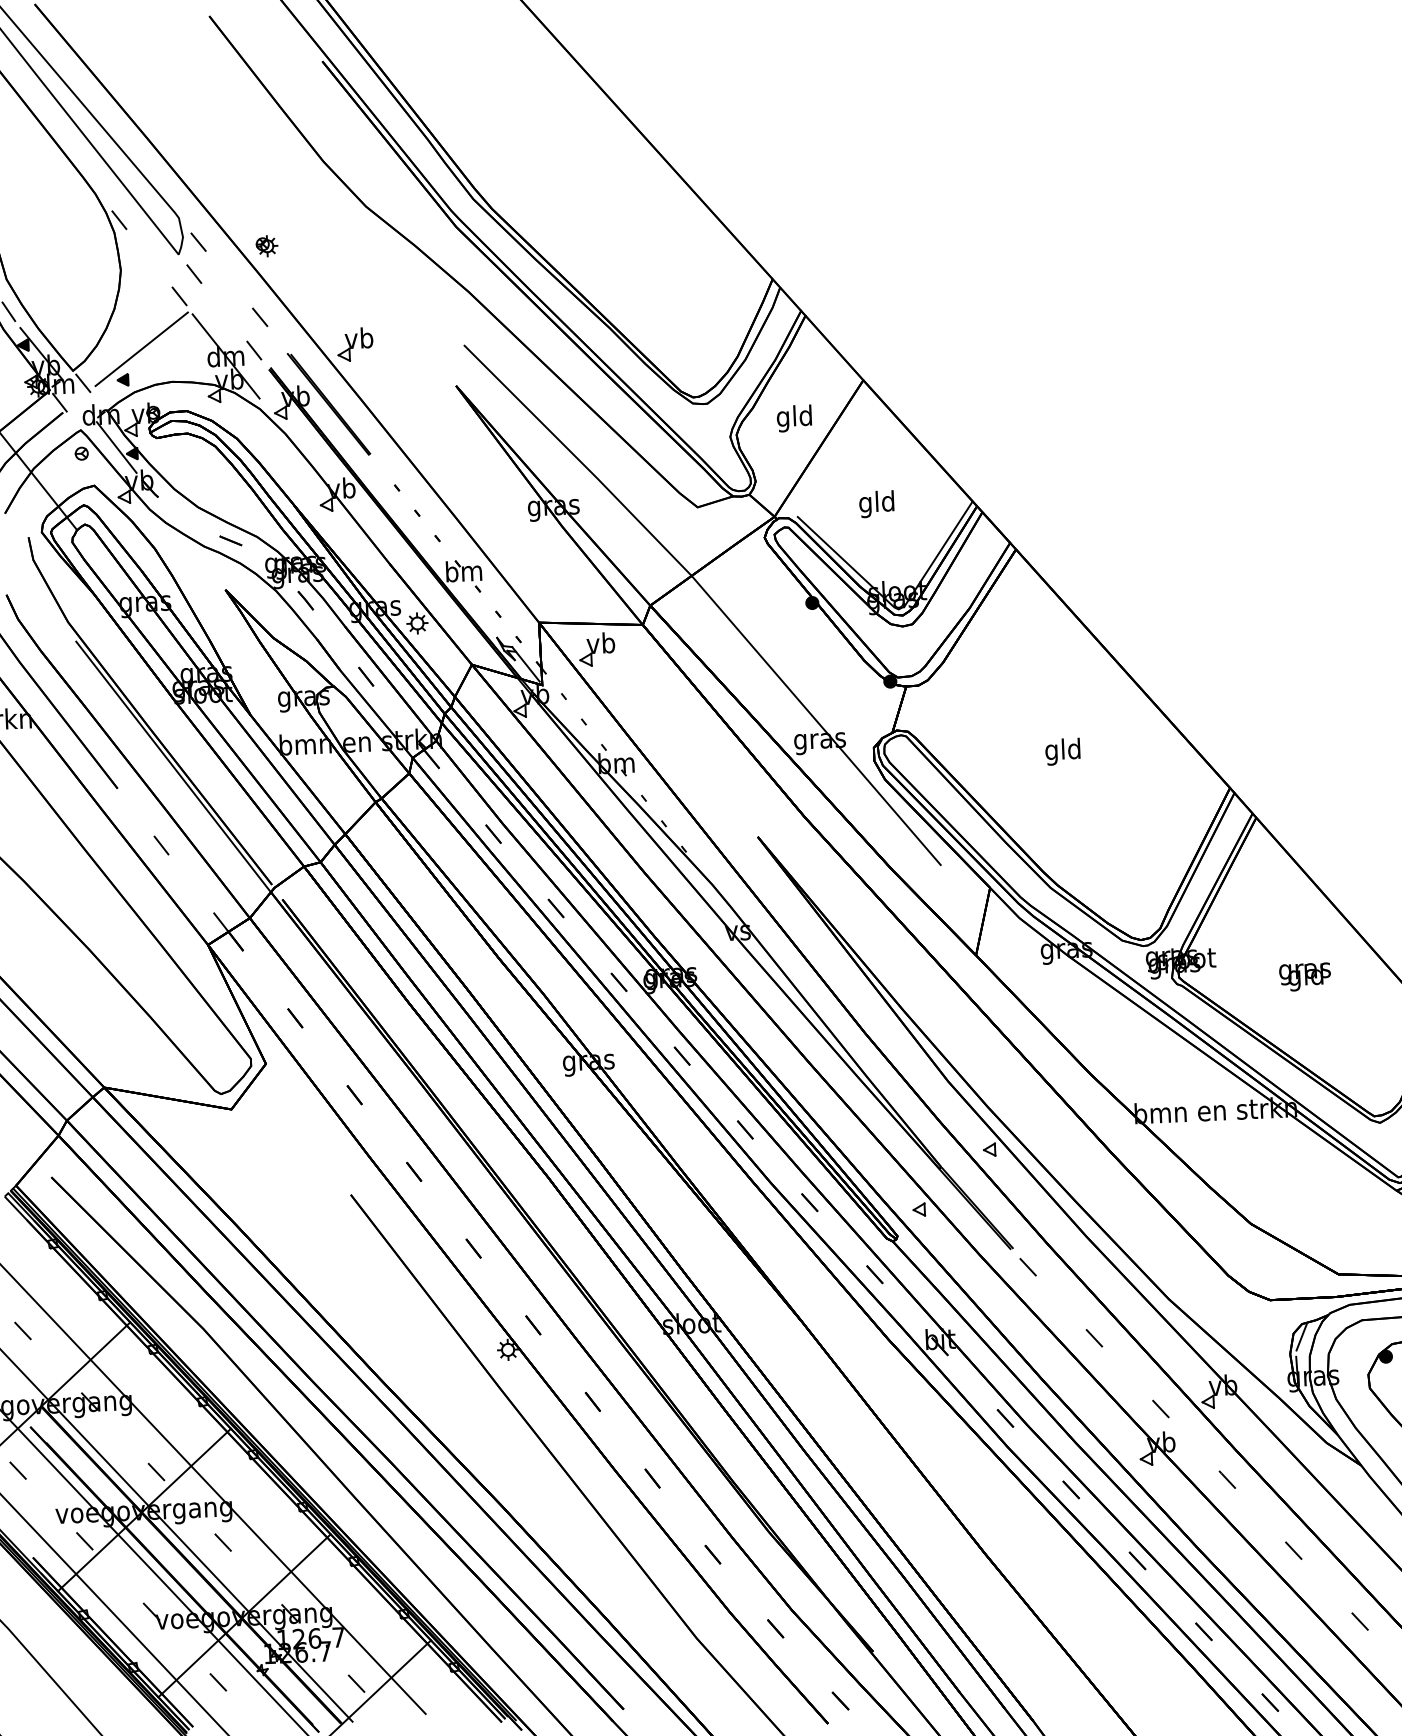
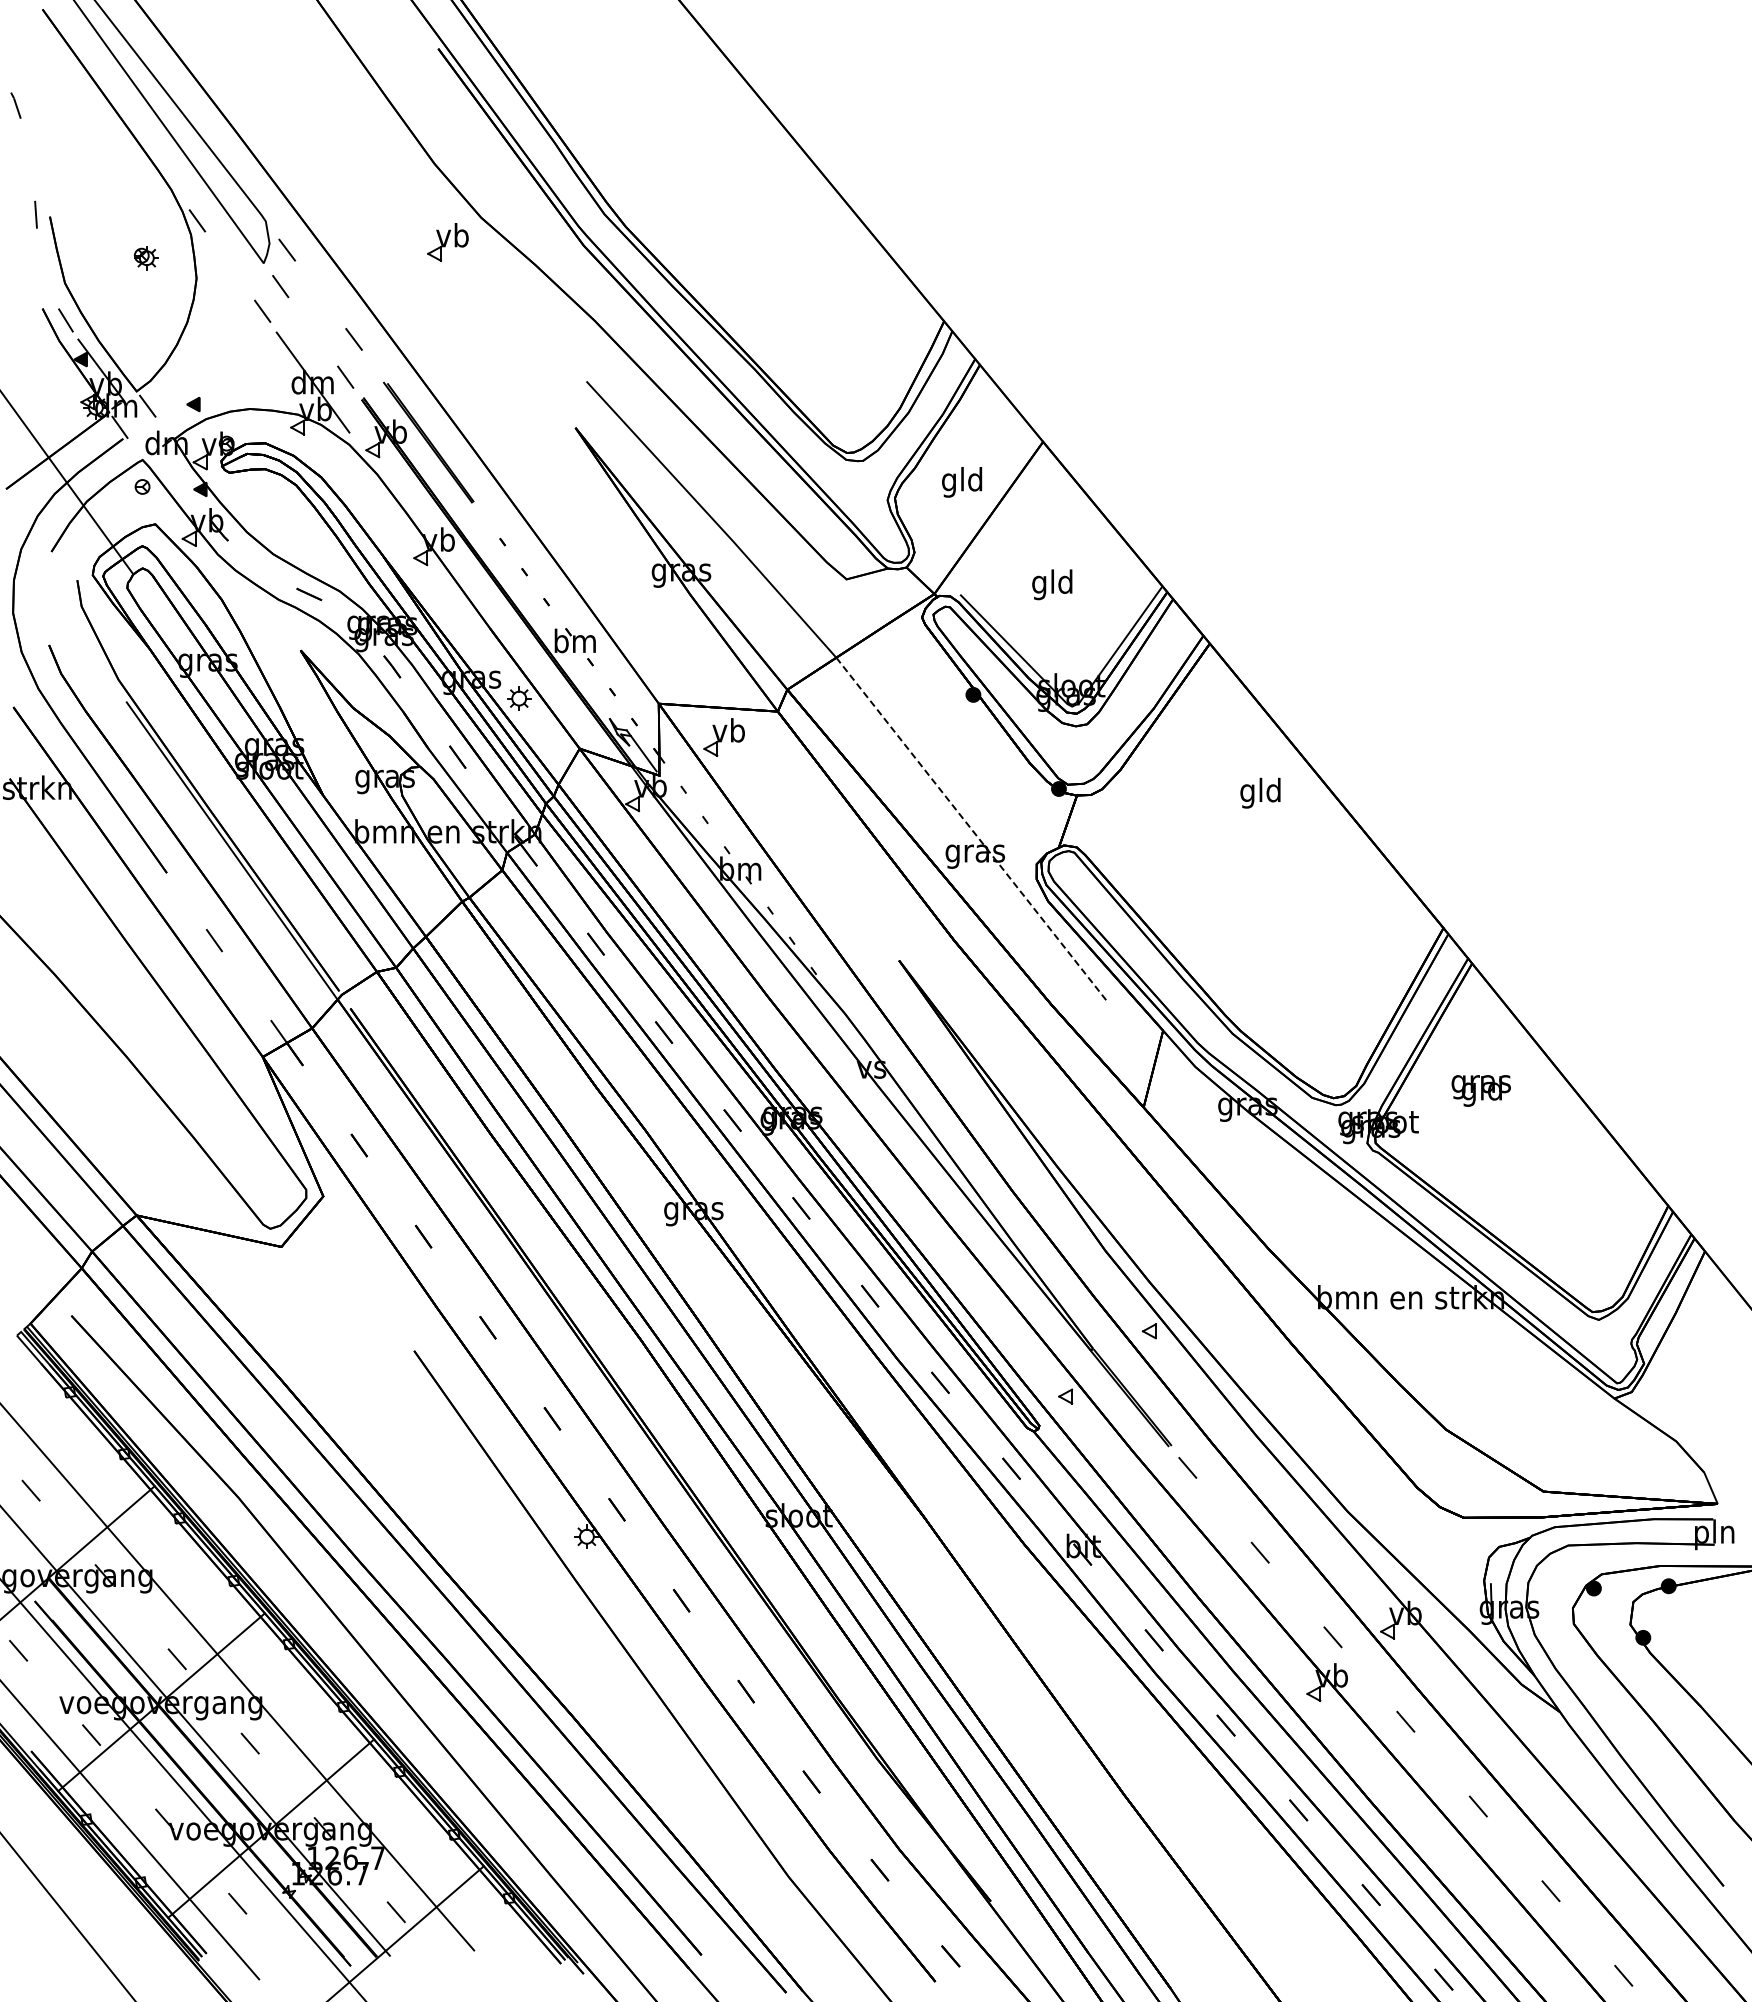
part: (266, 246) -> (145, 258), moved
part: (354, 344) -> (447, 242), moved
line: (141, 348) -> (216, 369), removed
line: (116, 447) -> (182, 481), removed
line: (816, 721) -> (972, 830), solid -> dashed
text: (1062, 751) -> (1260, 792), moved
text: (1304, 976) -> (1480, 1090), moved
line: (1301, 1336) -> (1497, 1561), removed

